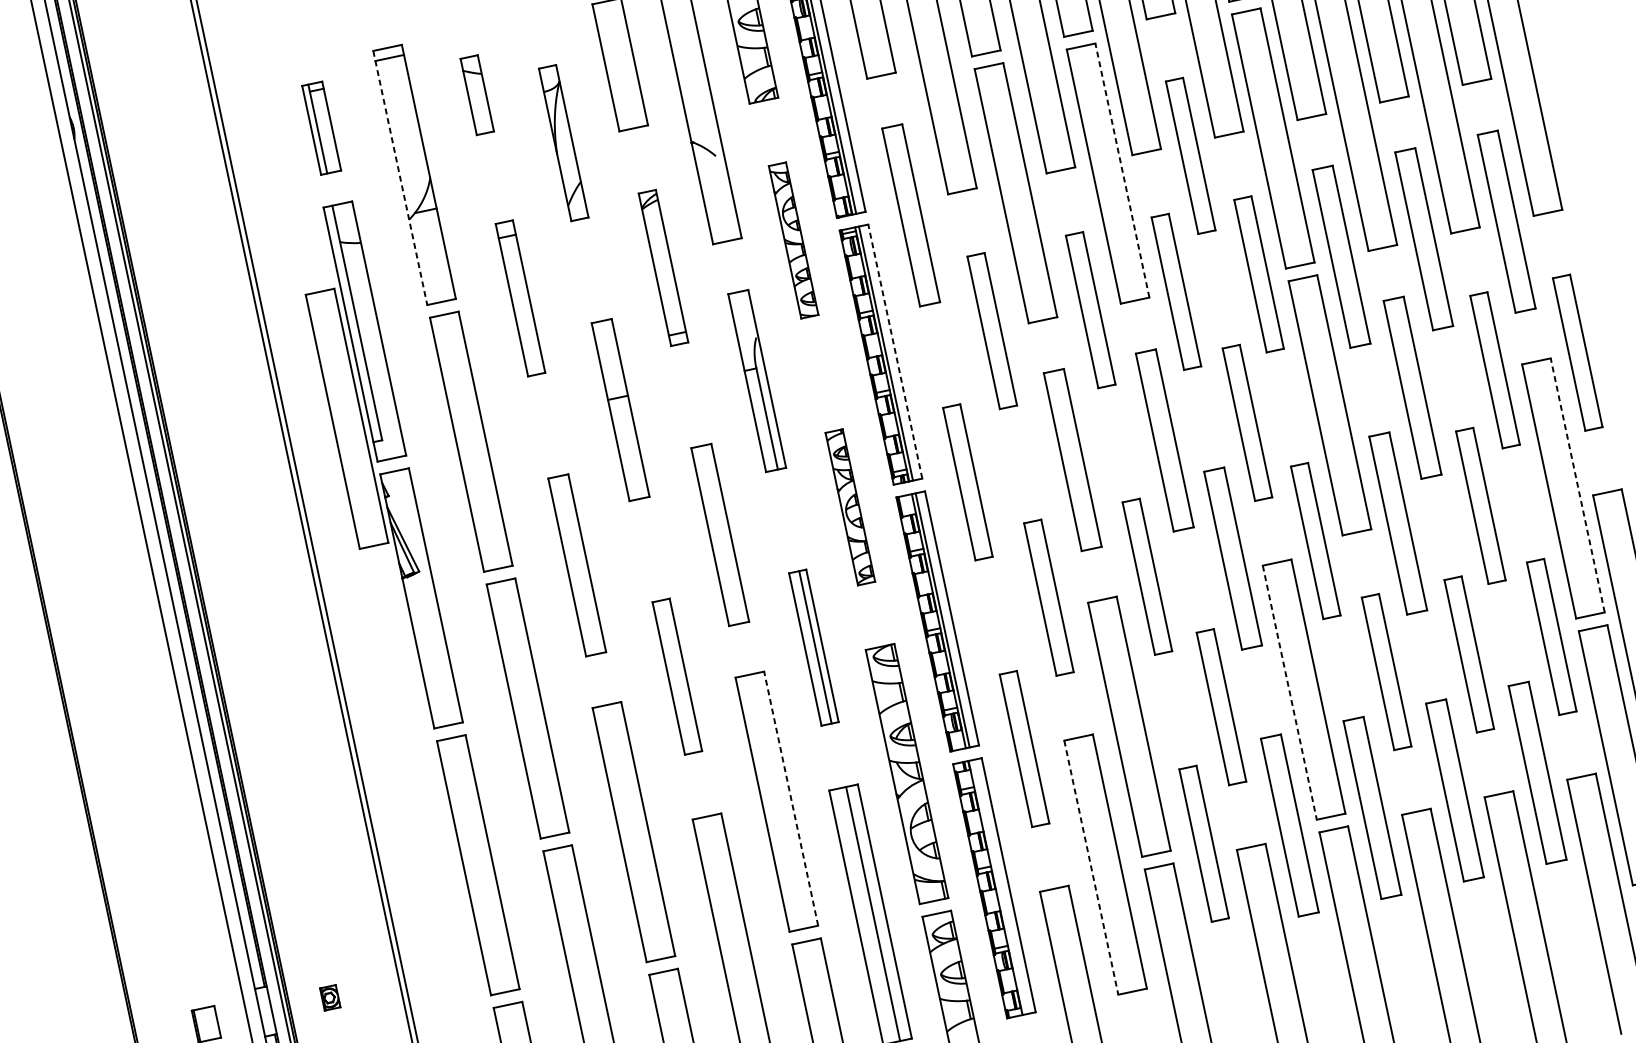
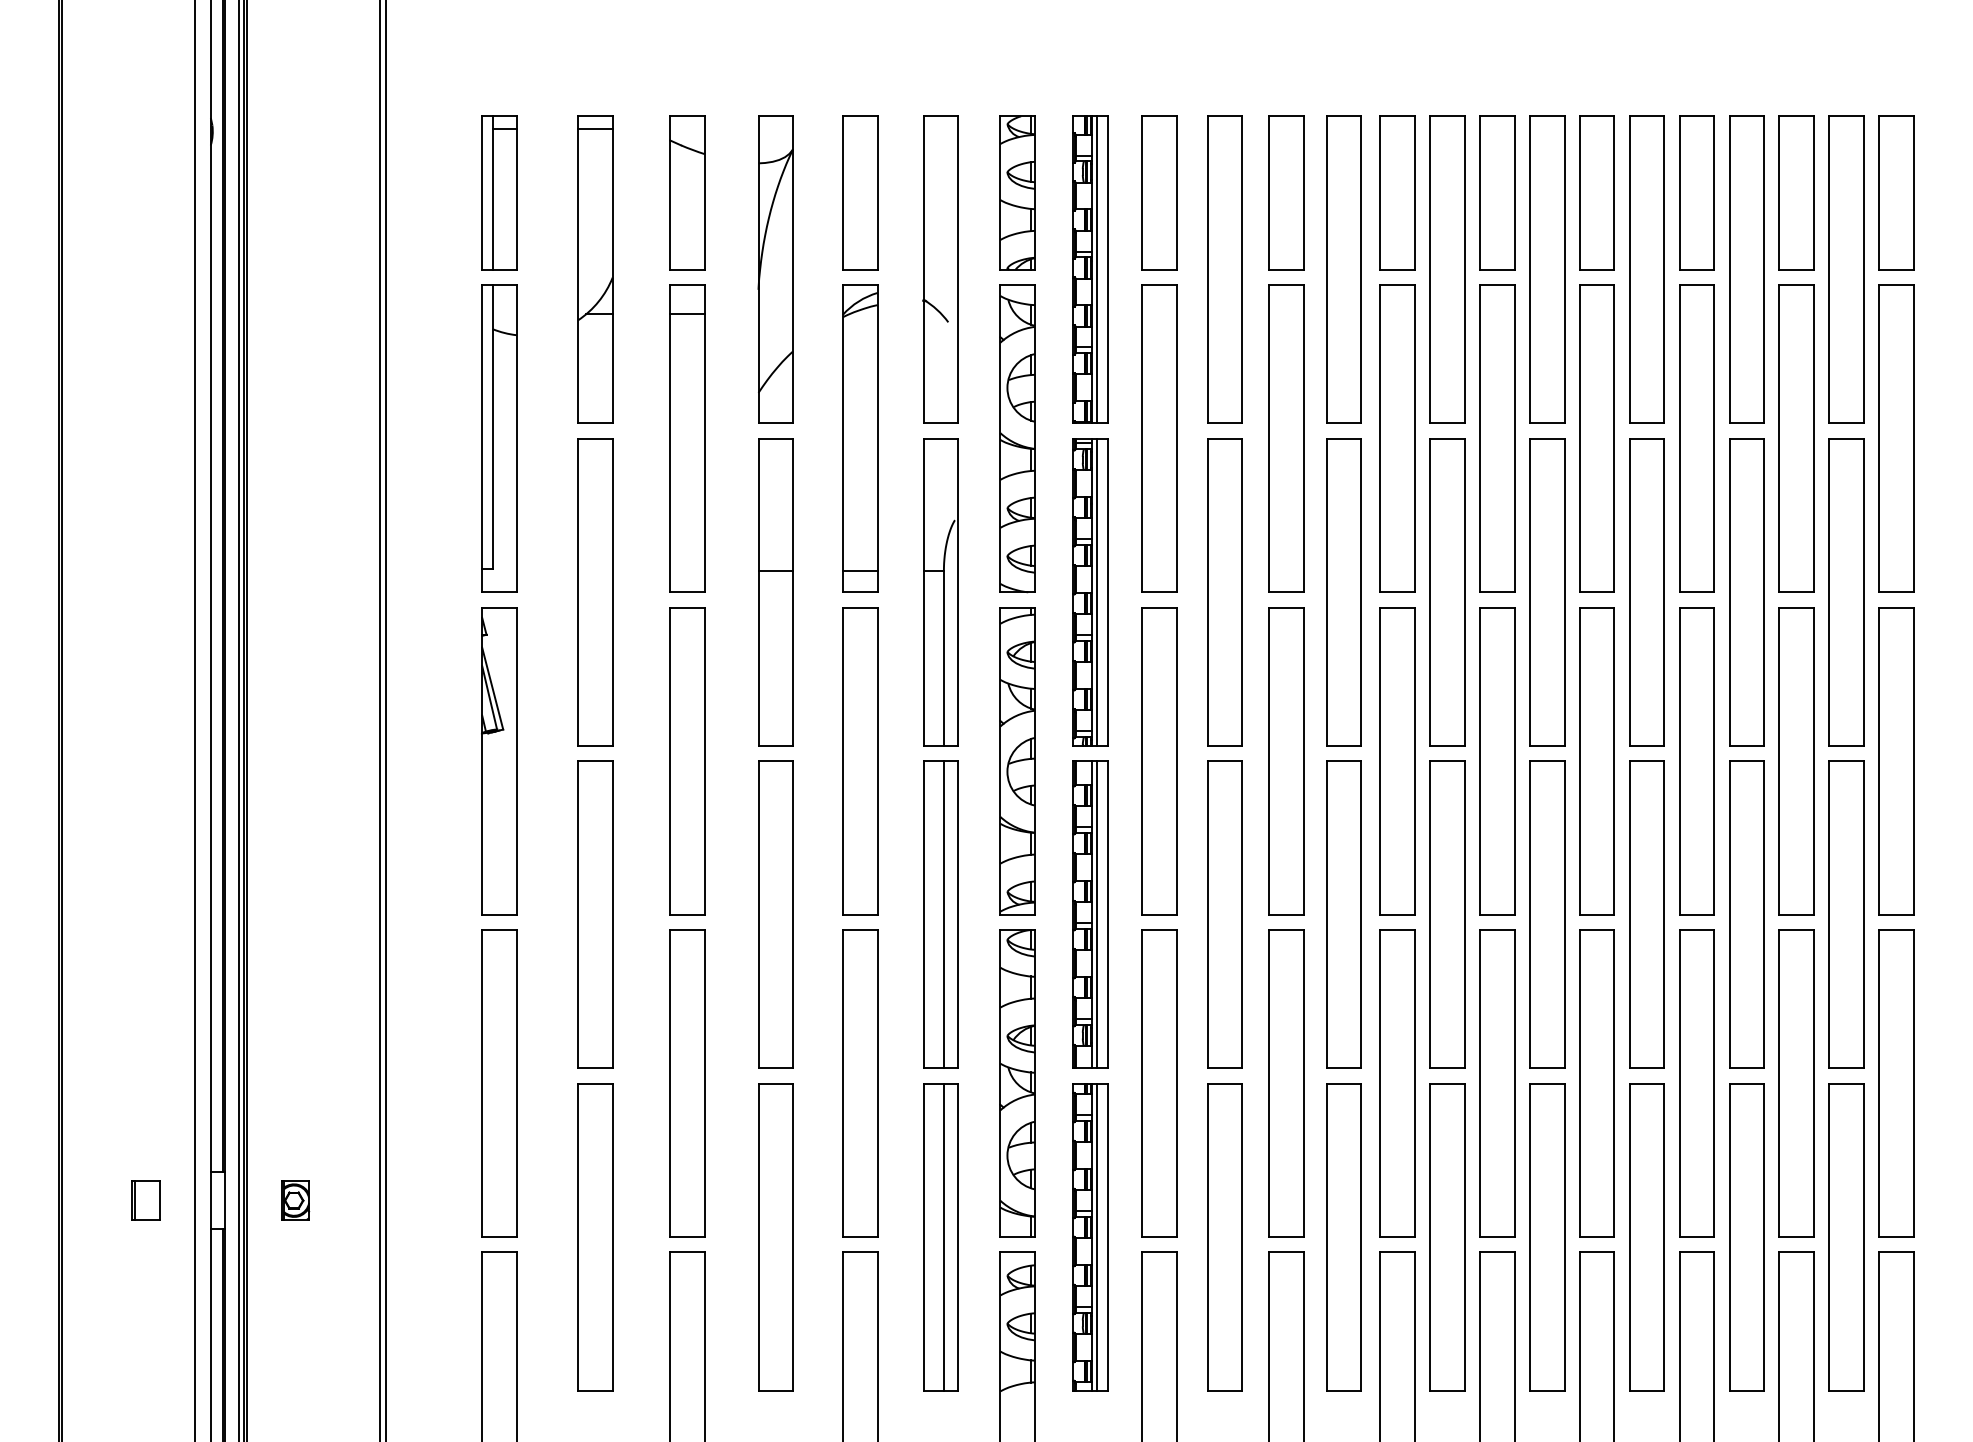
part: (477, 94) -> (687, 192), size x1.67
part: (321, 127) -> (499, 192), size x1.43
part: (563, 142) -> (775, 269), size x1.67
part: (1190, 155) -> (1497, 438), size x1.67
line: (1122, 170) -> (1414, 438), dashed -> solid
line: (400, 177) -> (578, 269), dashed -> solid
part: (911, 215) -> (1159, 438), size x1.43
part: (1506, 221) -> (1846, 592), size x1.43
part: (1423, 239) -> (1746, 592), size x1.43
part: (793, 240) -> (1017, 438), size x1.67
part: (1341, 257) -> (1646, 592), size x1.43
part: (663, 267) -> (860, 438), size x1.67
part: (1259, 274) -> (1547, 592), size x1.67
part: (1176, 292) -> (1447, 592), size x1.67
part: (520, 298) -> (687, 438), size x1.67
part: (1090, 310) -> (1343, 592), size x1.67
part: (991, 331) -> (1224, 592), size x1.67
line: (895, 351) -> (1107, 592), dashed -> solid
part: (1577, 352) -> (1896, 761), size x1.67
part: (1495, 370) -> (1796, 761), size x1.67
part: (756, 381) -> (940, 592), size x1.43
part: (1412, 388) -> (1696, 761), size x1.43
part: (620, 410) -> (775, 592), size x1.43
part: (347, 419) -> (457, 535), removed
part: (1247, 423) -> (1497, 761), size x1.67
part: (1164, 440) -> (1397, 761), size x1.43
part: (1072, 460) -> (1286, 761), size x1.43
part: (967, 482) -> (1159, 761), size x1.67
line: (1577, 485) -> (1863, 914), dashed -> solid
part: (1480, 505) -> (1746, 914), size x1.67
part: (850, 507) -> (1017, 761), size x1.67
part: (1397, 523) -> (1646, 914), size x1.43
part: (720, 535) -> (860, 761), size x1.43
part: (1315, 540) -> (1547, 914), size x1.67
part: (1233, 558) -> (1447, 914), size x1.43
part: (577, 565) -> (687, 761), size x1.43
part: (1147, 576) -> (1343, 914), size x1.67
part: (1048, 597) -> (1224, 914), size x1.67
part: (1551, 636) -> (1796, 1083), size x1.67
part: (813, 647) -> (940, 914), size x1.67
part: (1468, 654) -> (1696, 1083), size x1.67
part: (1386, 672) -> (1596, 1083), size x1.67
part: (677, 676) -> (775, 914), size x1.67
line: (1290, 692) -> (1480, 1083), dashed -> solid
part: (1221, 707) -> (1397, 1083), size x1.67
part: (1024, 749) -> (1159, 1083), size x1.67
part: (1537, 773) -> (1746, 1237), size x1.43
part: (1454, 790) -> (1646, 1237), size x1.43
line: (791, 798) -> (877, 1083), dashed -> solid
part: (1372, 808) -> (1547, 1237), size x1.43
part: (1289, 825) -> (1447, 1237), size x1.43
part: (1203, 844) -> (1343, 1237), size x1.67
line: (1091, 867) -> (1207, 1237), dashed -> solid
line: (999, 886) -> (1096, 1236), added
part: (330, 997) -> (295, 1200), size x1.43

